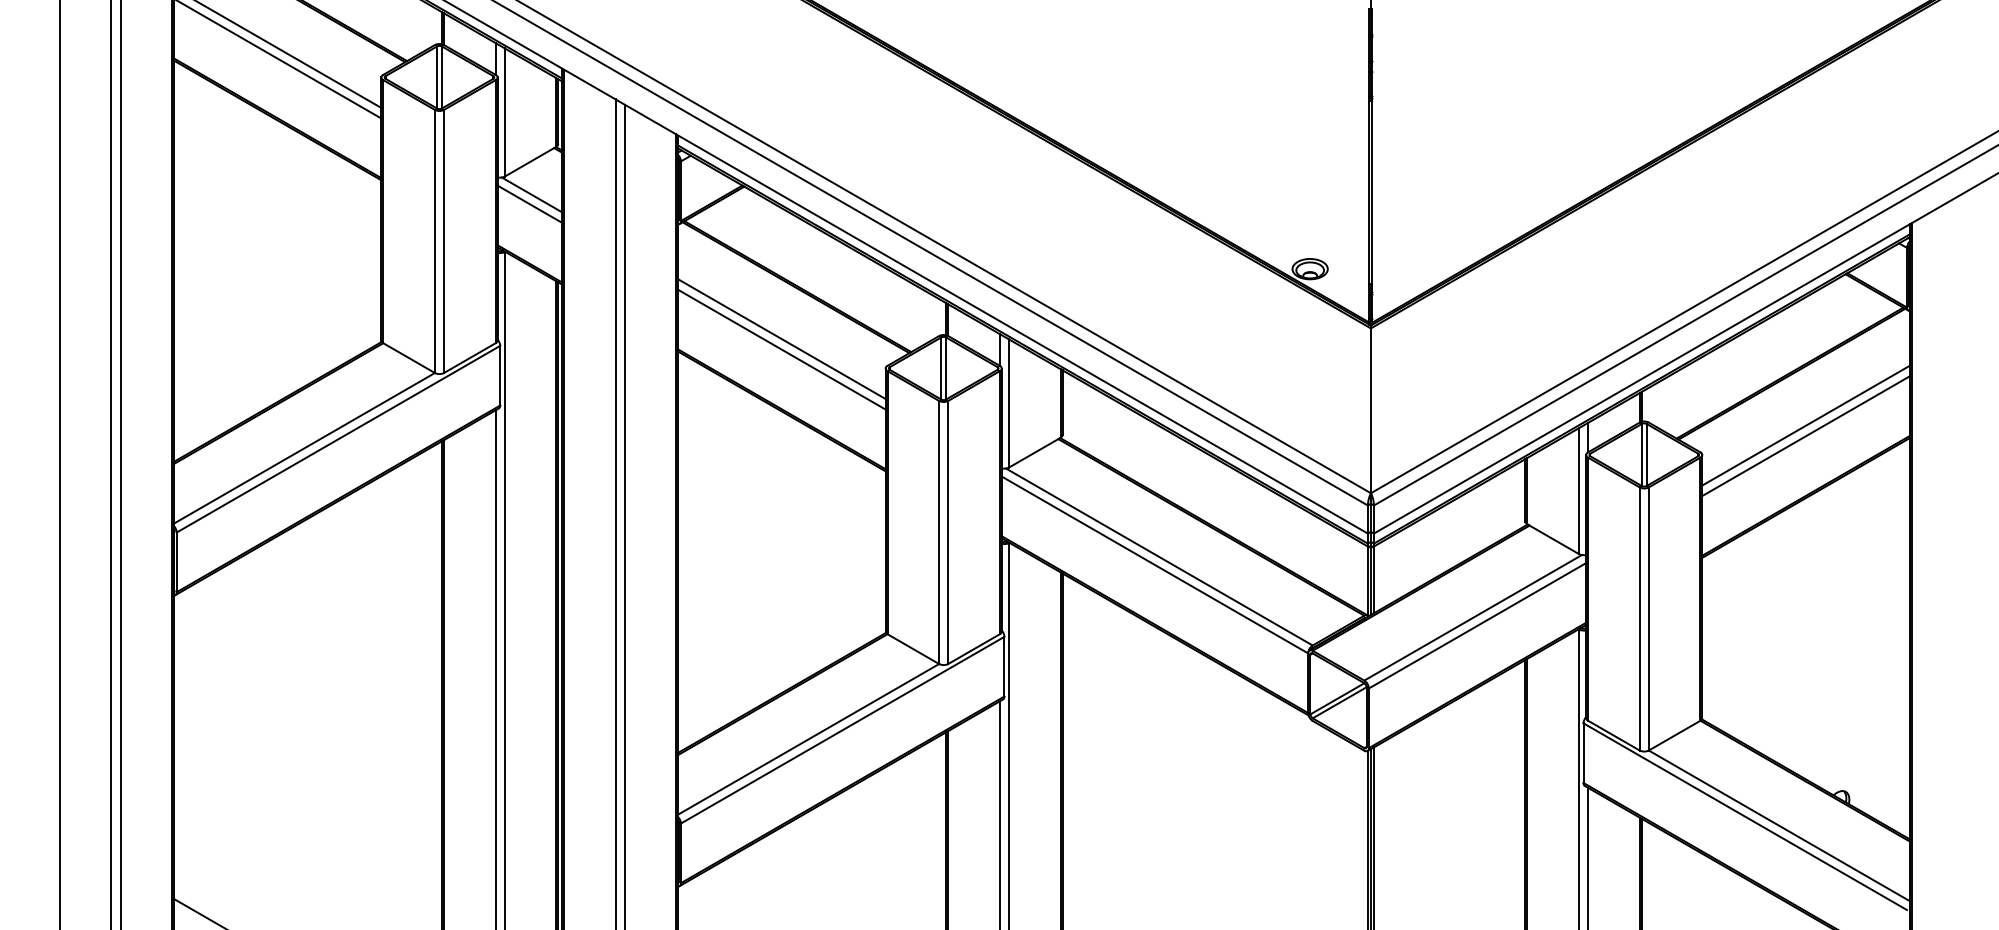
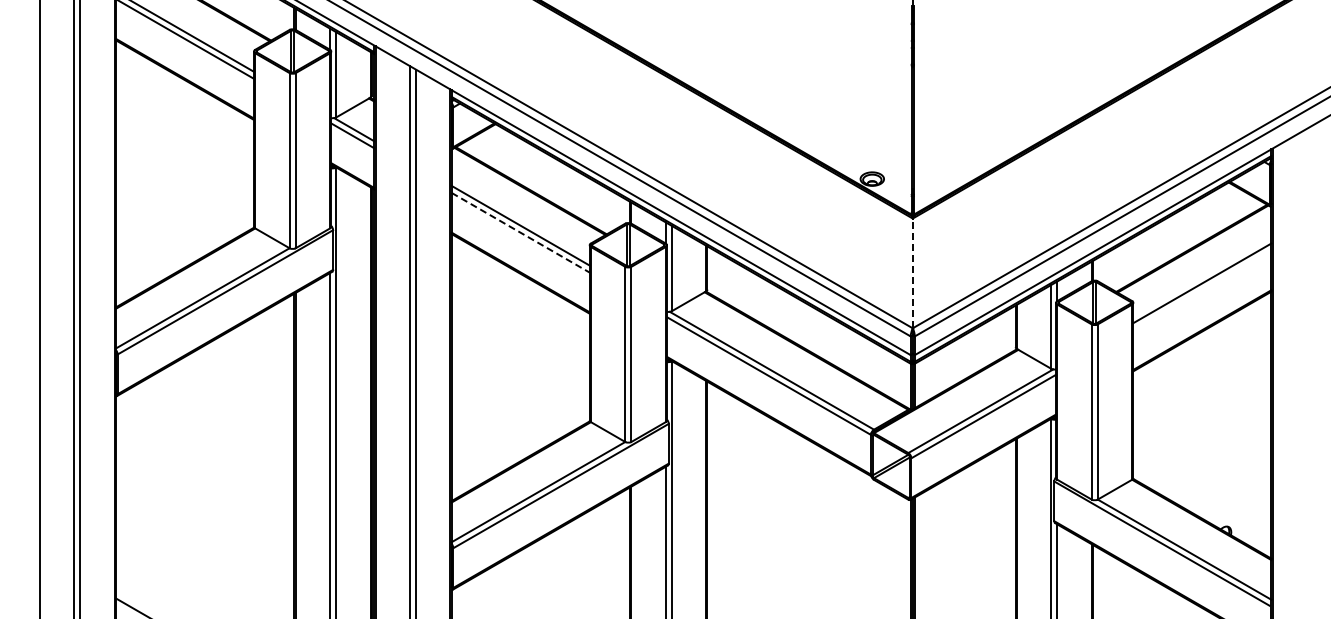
line: (781, 349) -> (520, 232), solid -> dashed
line: (1370, 410) -> (912, 273), solid -> dashed
line: (1806, 436) -> (1202, 290), removed

